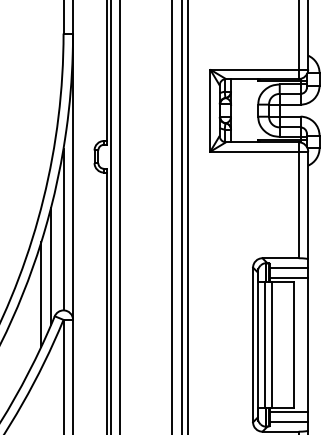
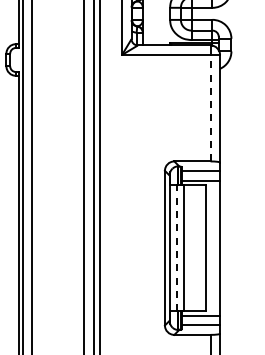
line: (298, 204) -> (210, 107), solid -> dashed
line: (265, 344) -> (177, 247), solid -> dashed

